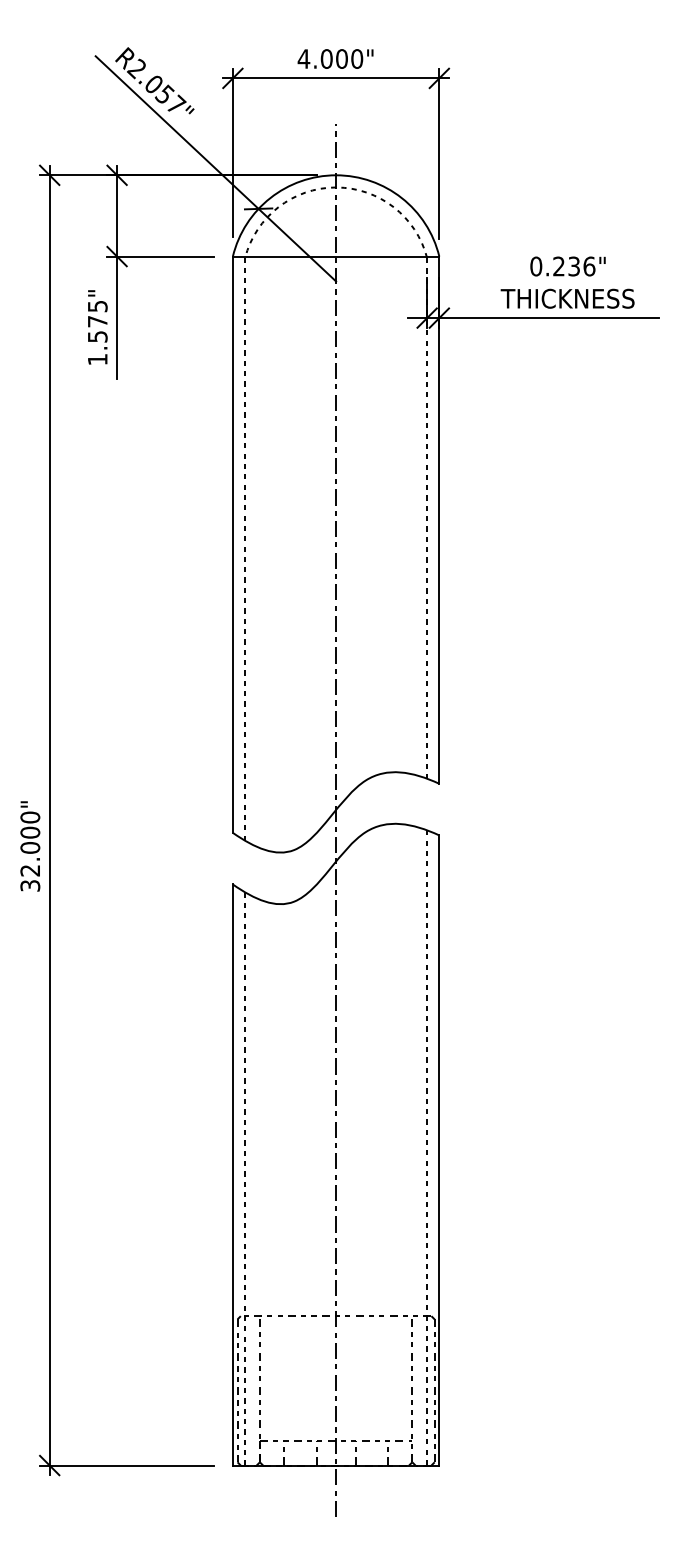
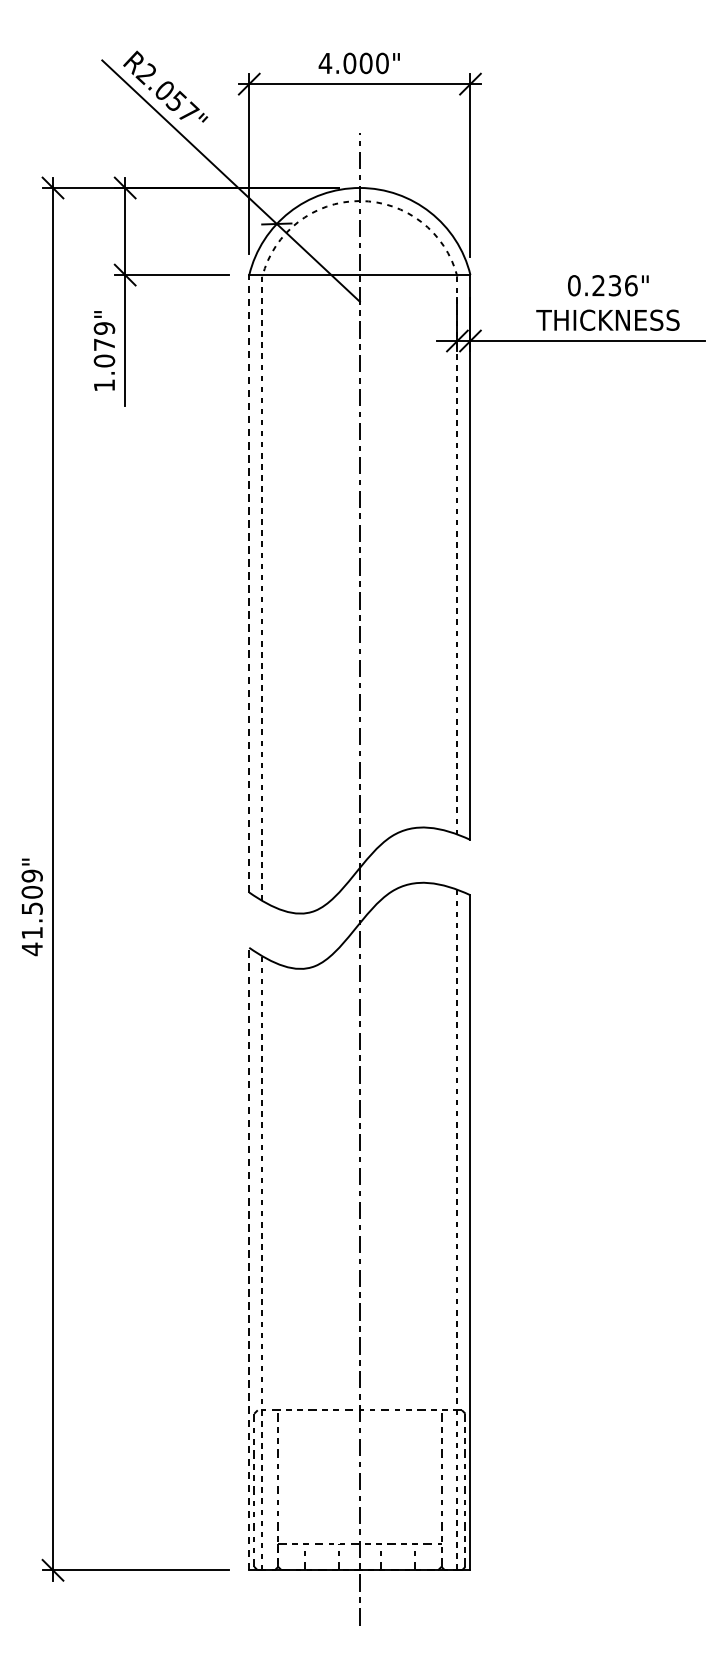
text: (97, 321) -> (104, 344), 1.575" -> 1.079"
line: (232, 544) -> (248, 583), solid -> dashed
text: (30, 851) -> (32, 912), 32.000" -> 41.509"
line: (232, 1175) -> (248, 1259), solid -> dashed

